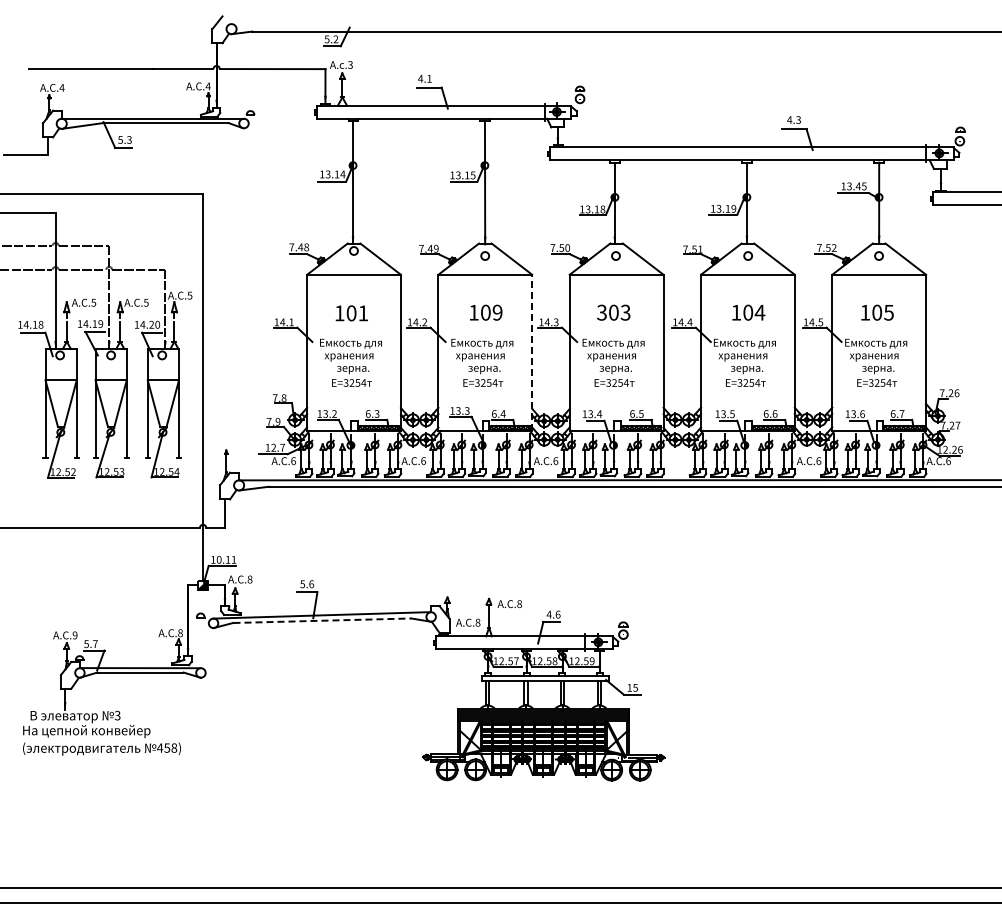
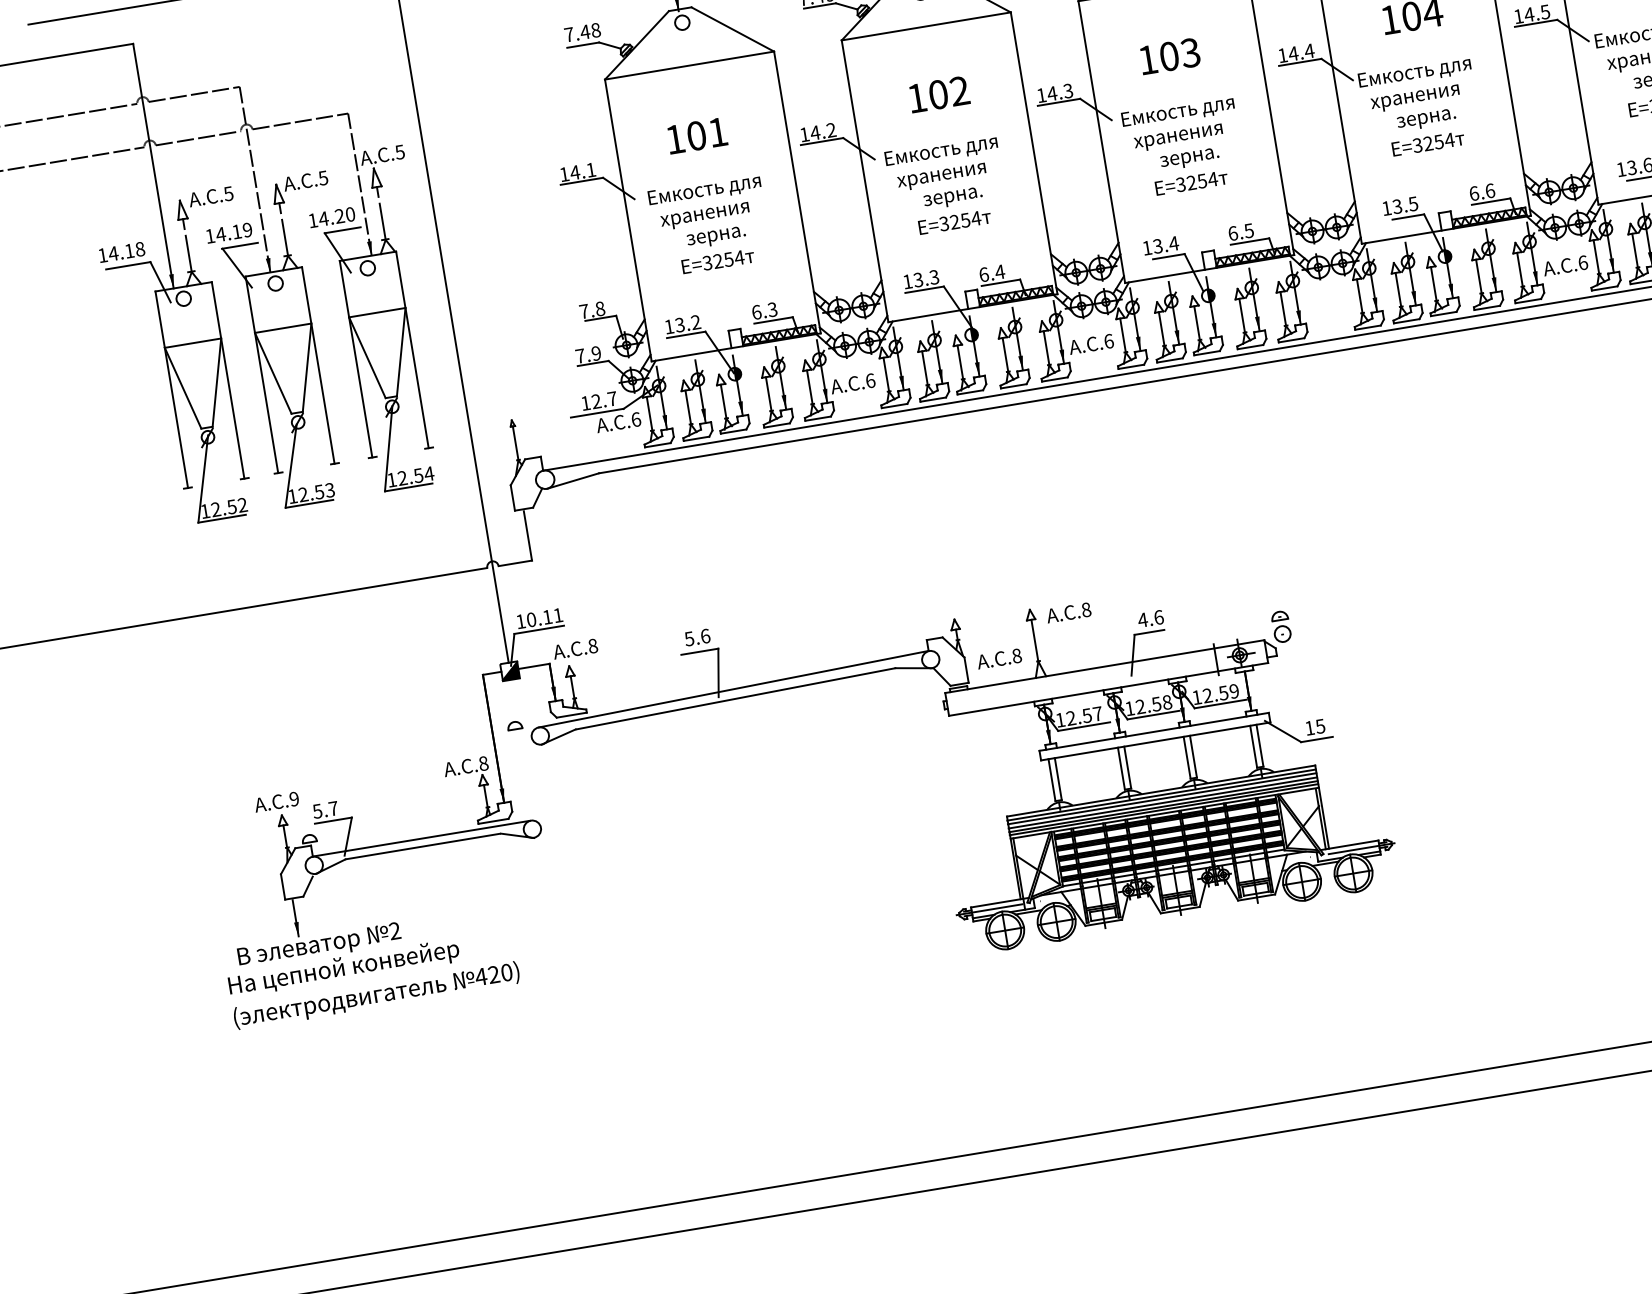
text: (497, 312) -> (959, 90), 109 -> 102
text: (601, 312) -> (1146, 59), 303 -> 103
line: (532, 352) -> (1034, 152), dashed -> solid
line: (322, 620) -> (735, 698), dashed -> solid
text: (117, 715) -> (394, 930), 3 -> 2
text: (170, 747) -> (499, 972), 458) -> 420)

